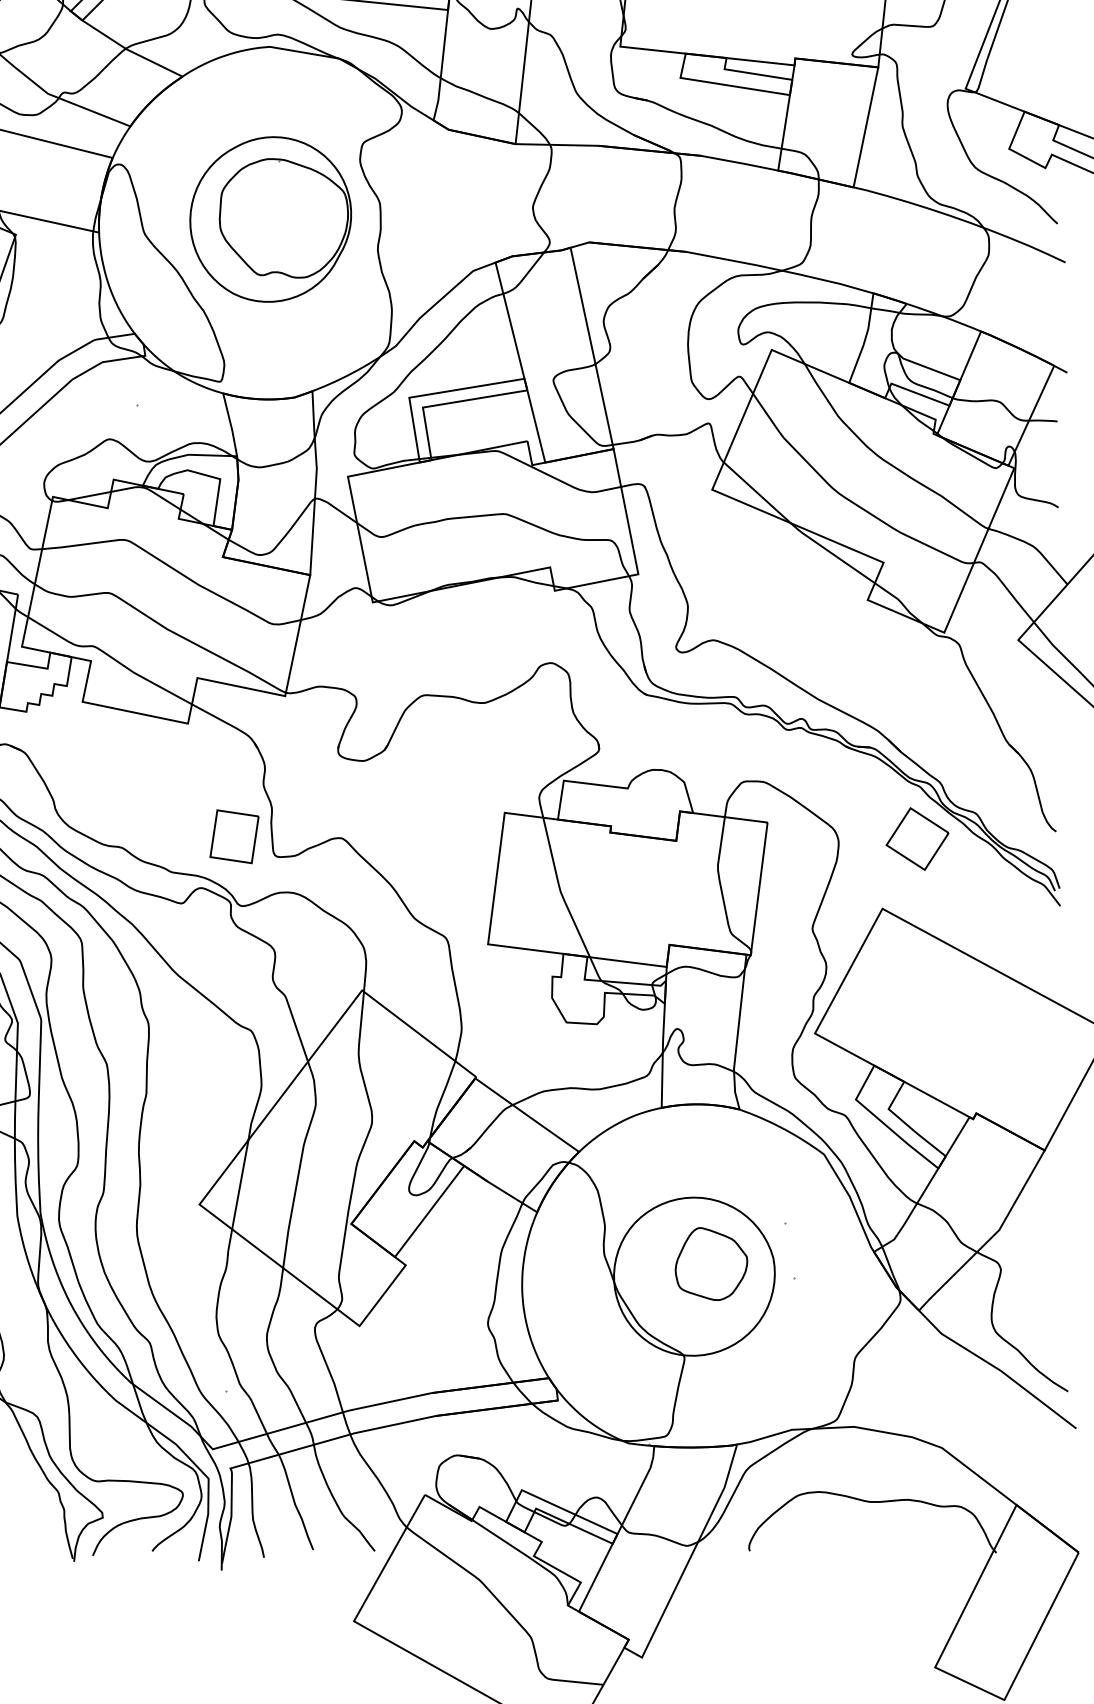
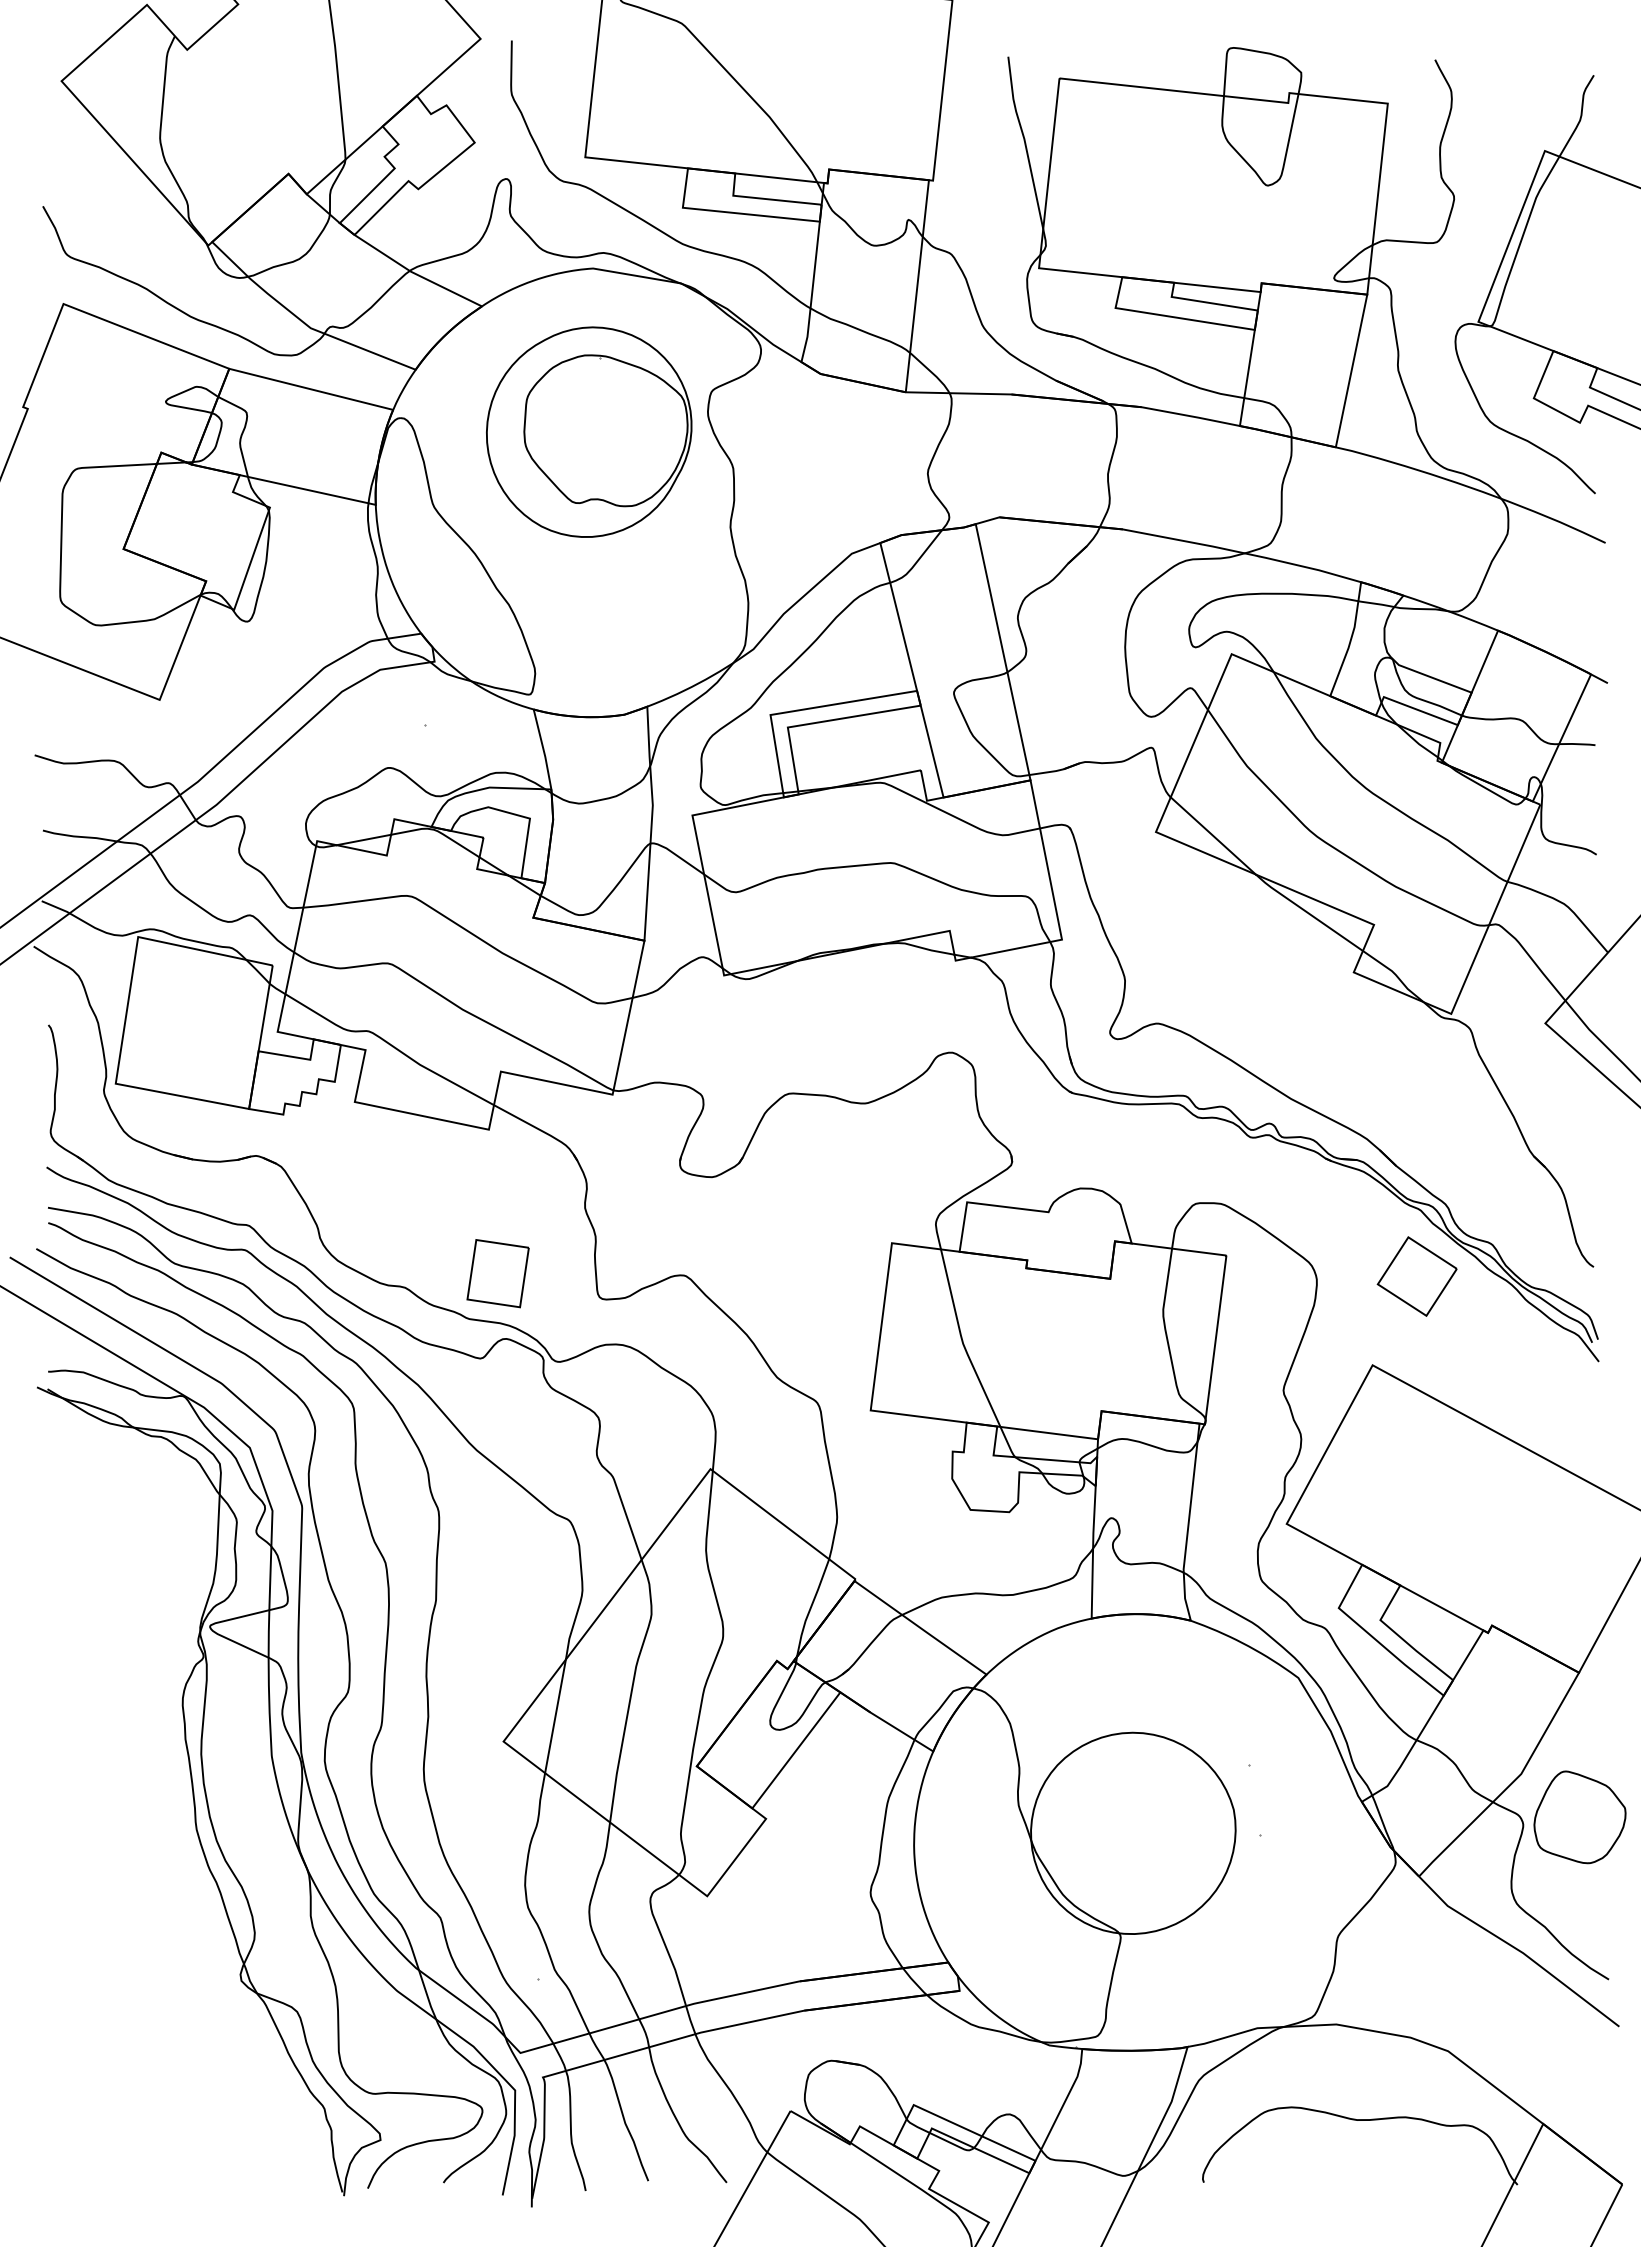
part: (270, 218) -> (589, 431), moved
part: (234, 836) -> (497, 1273), moved
part: (711, 1264) -> (1579, 1817), moved

